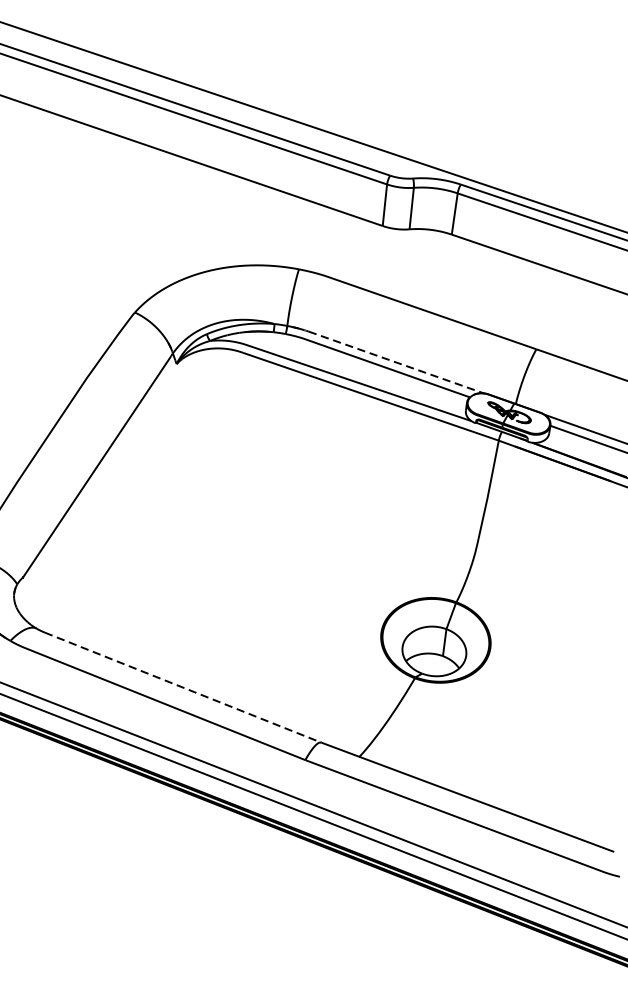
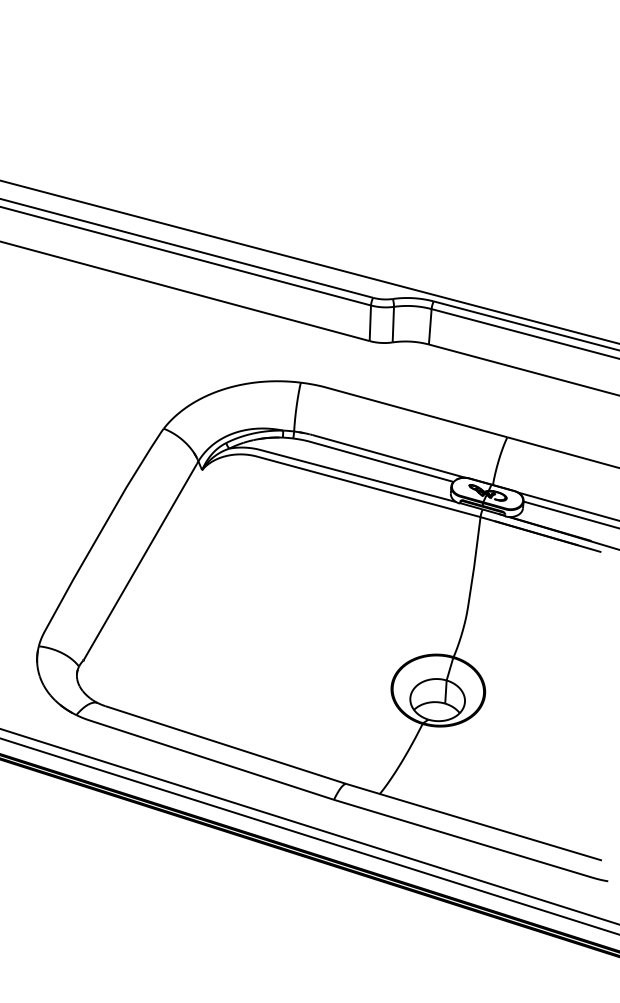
line: (396, 362) -> (389, 456), dashed -> solid
line: (182, 688) -> (225, 745), dashed -> solid

